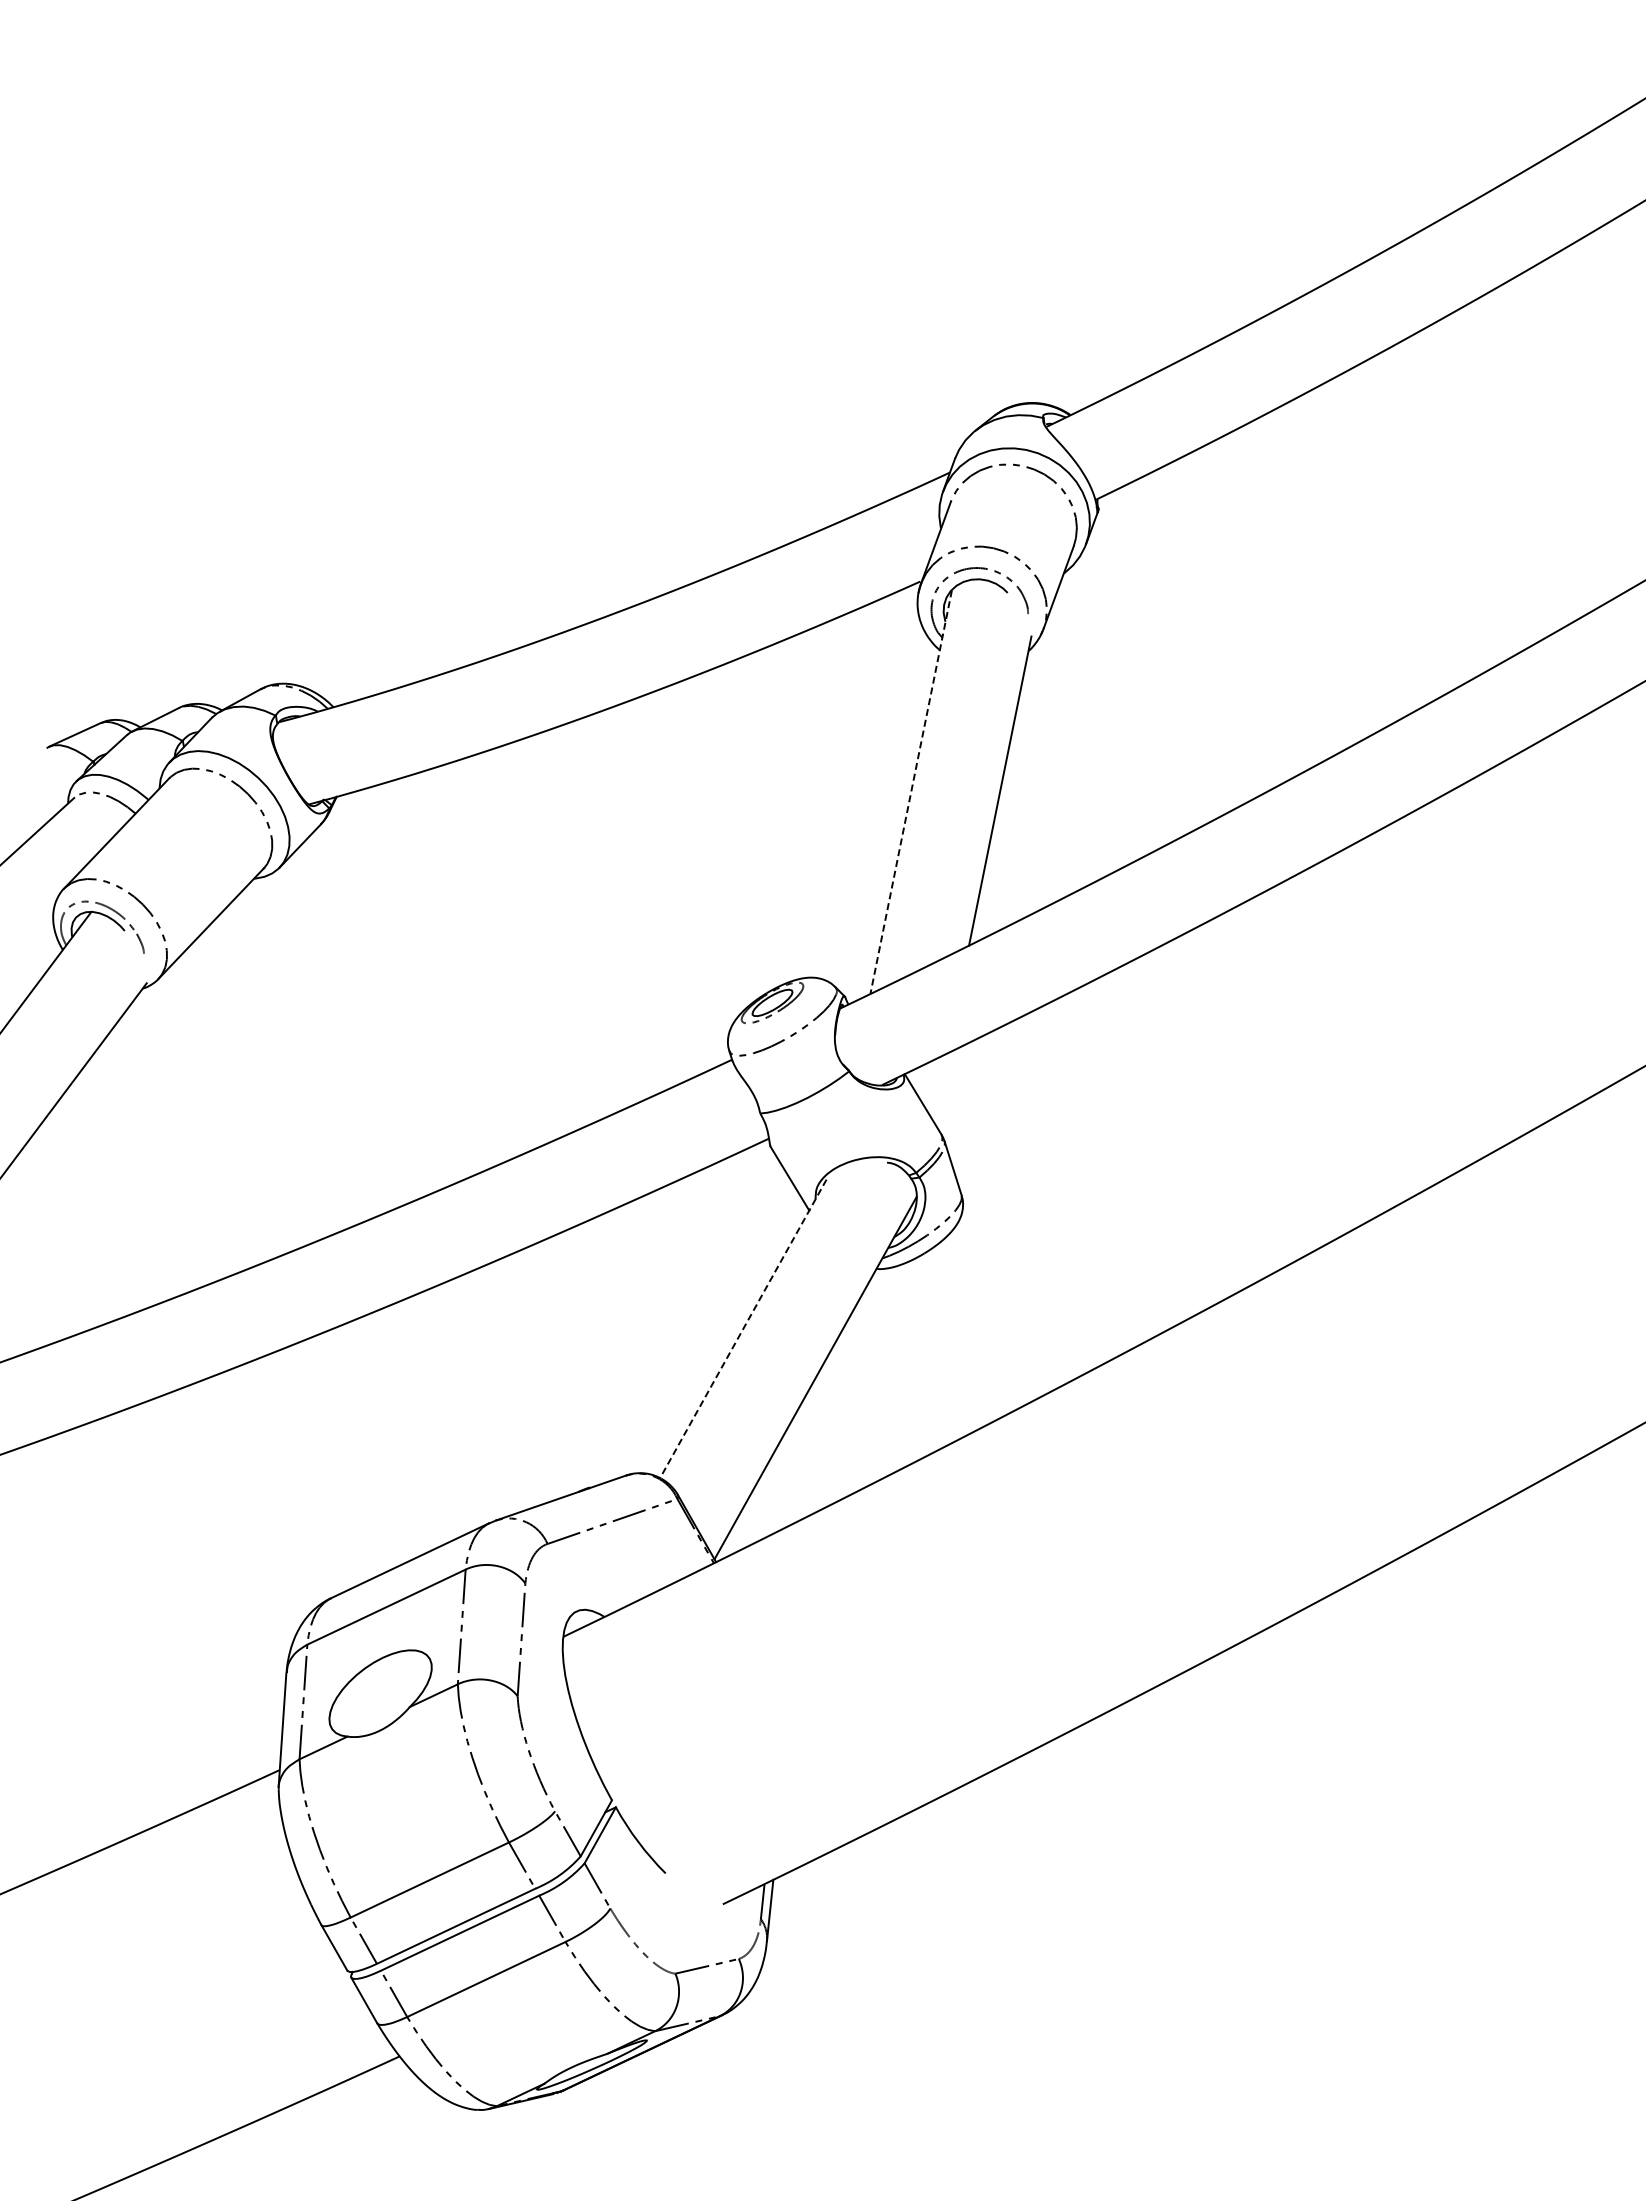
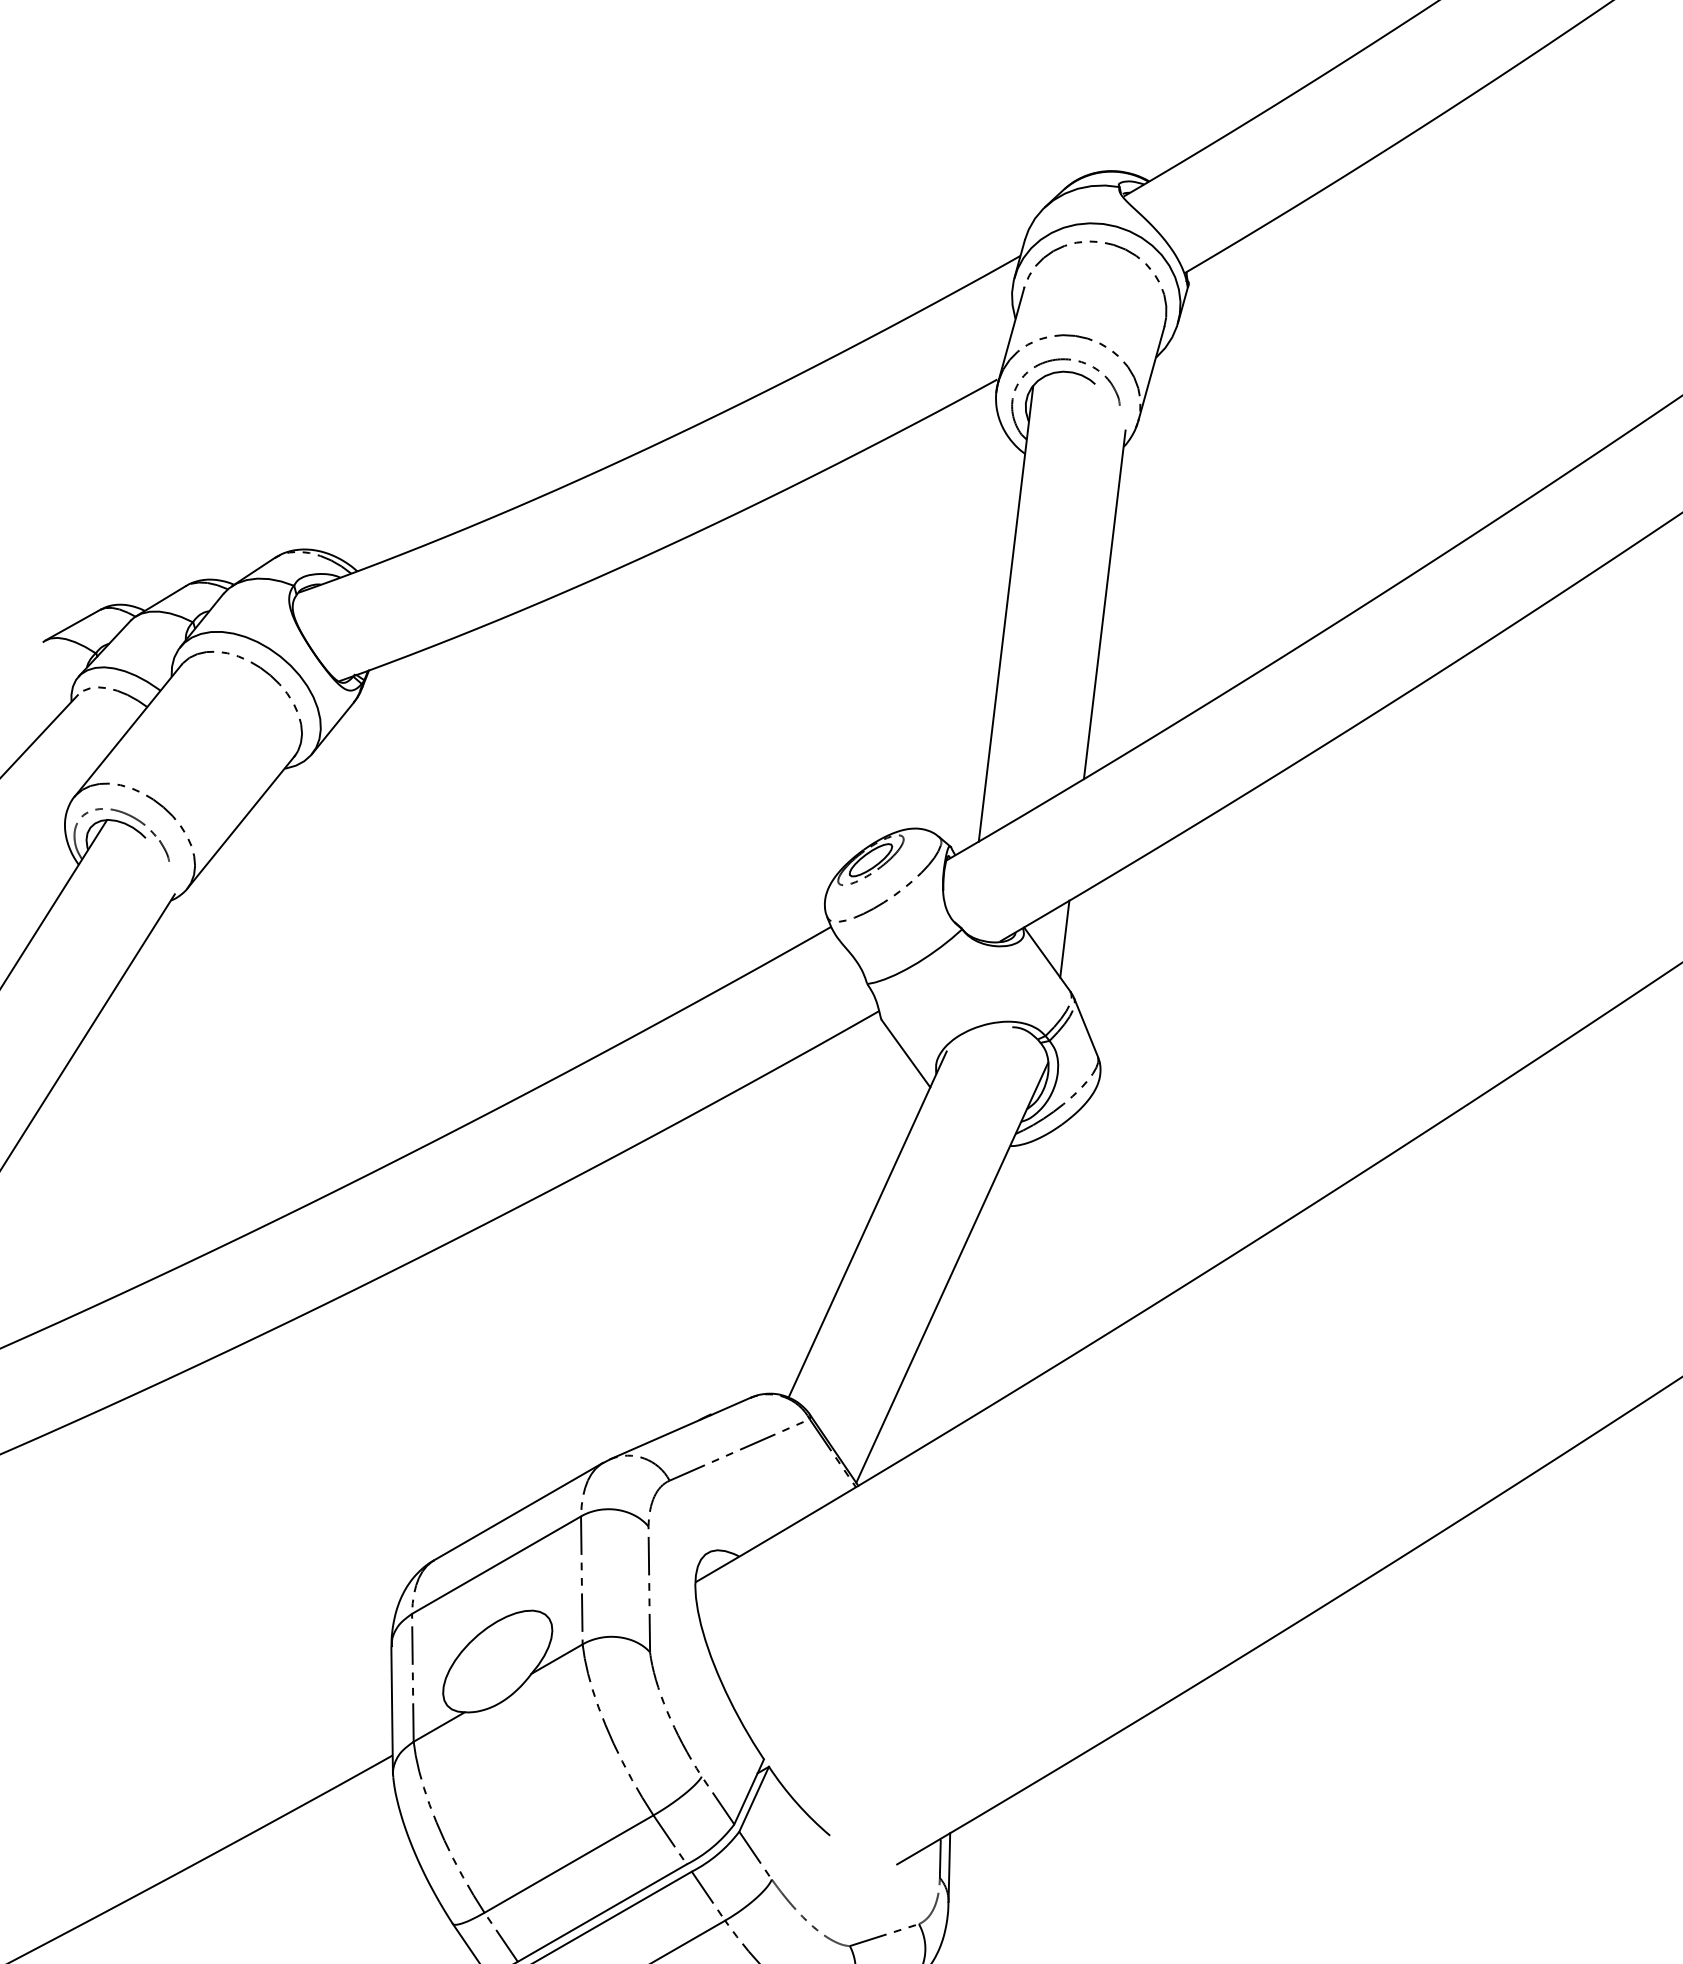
line: (911, 792) -> (1006, 614), dashed -> solid
line: (940, 1087) -> (1064, 939), added
line: (742, 1329) -> (866, 1225), dashed -> solid

